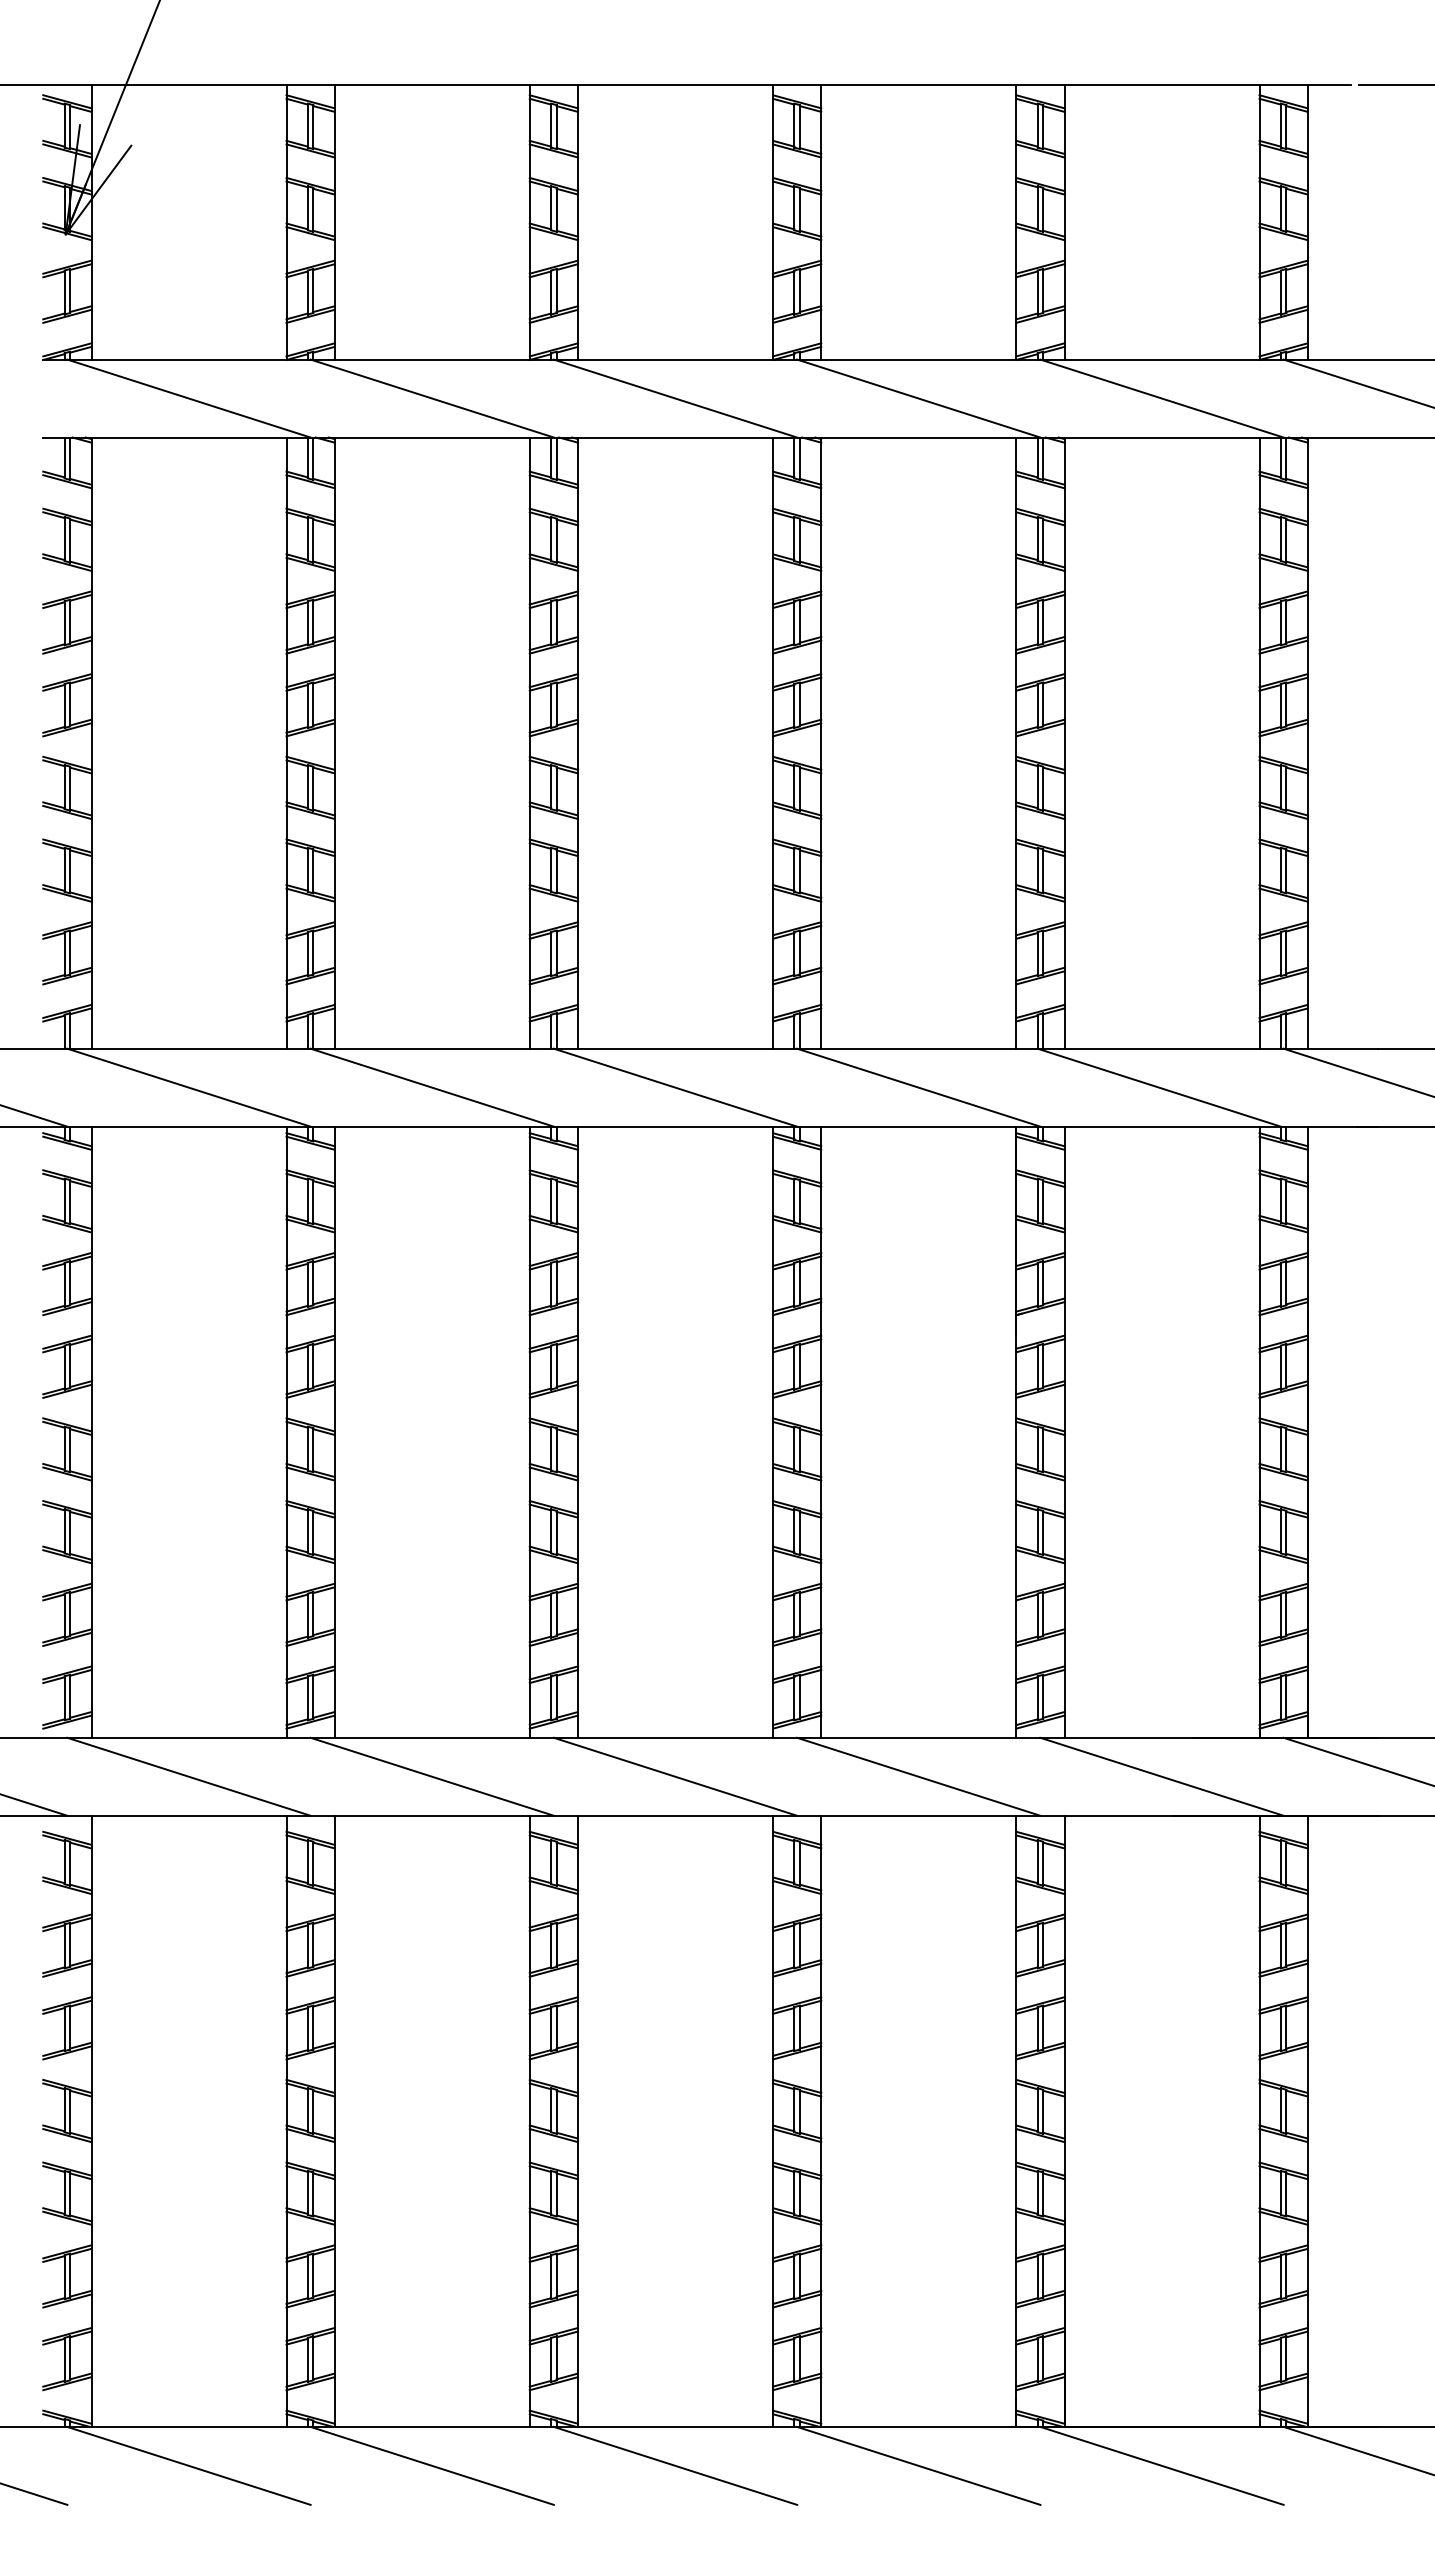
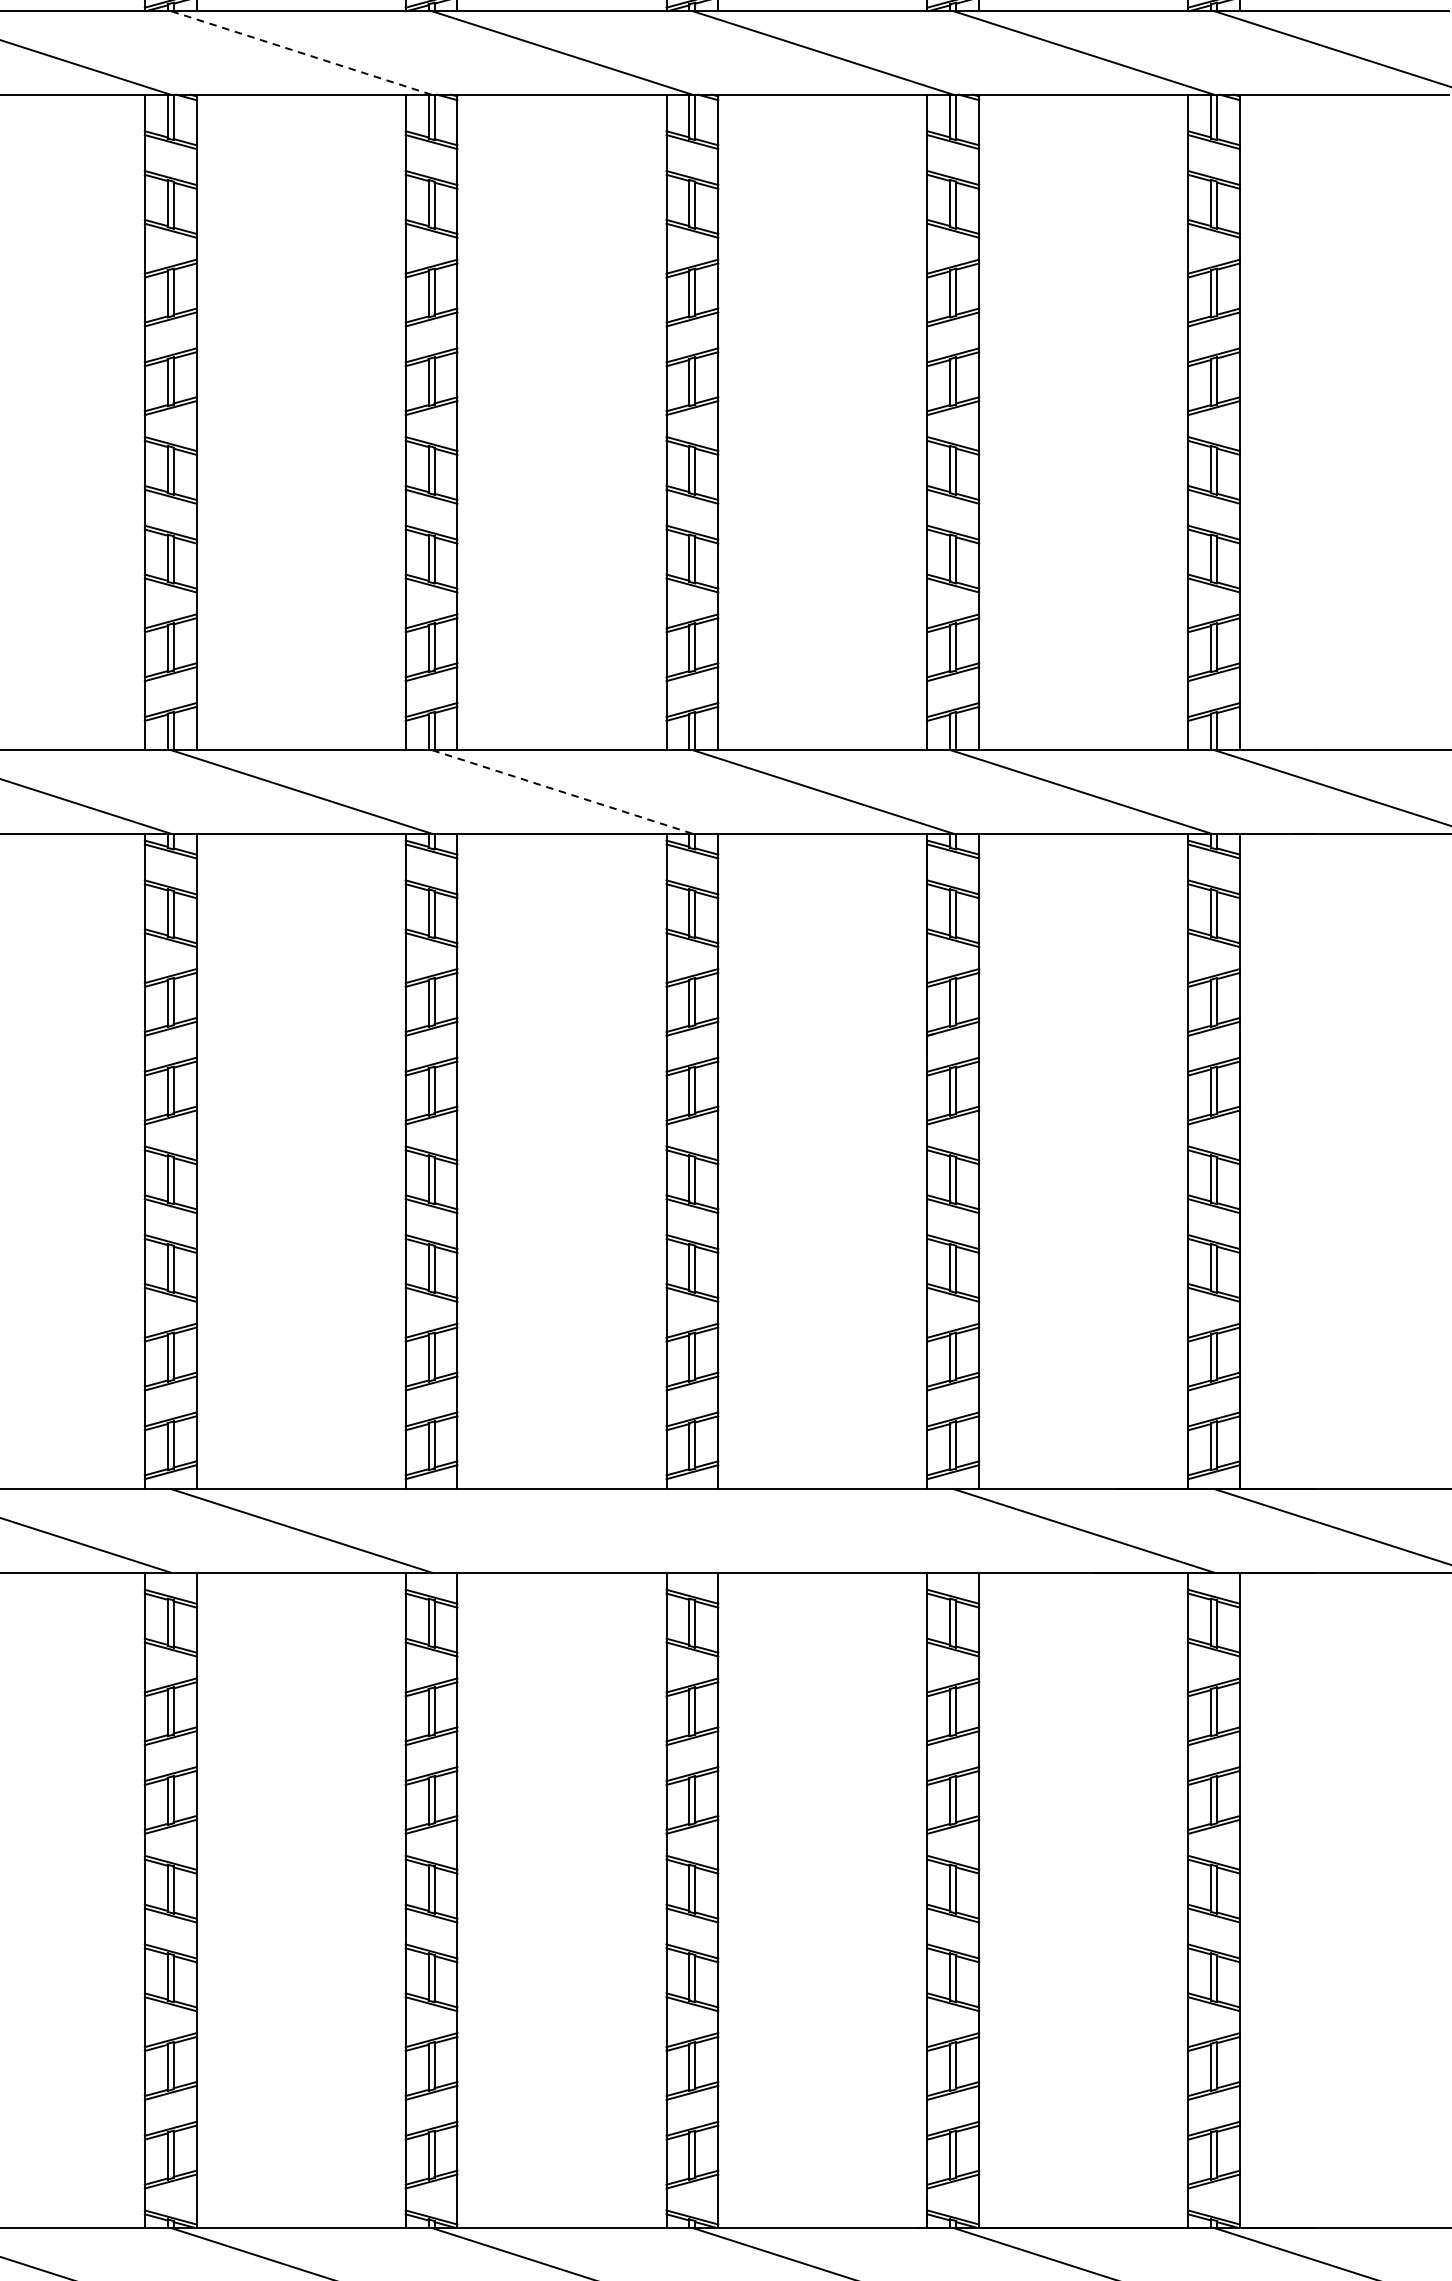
line: (432, 398) -> (301, 52), solid -> dashed
line: (675, 1087) -> (561, 791), solid -> dashed
line: (675, 1776) -> (561, 1530), removed
line: (918, 1776) -> (822, 1530), removed

